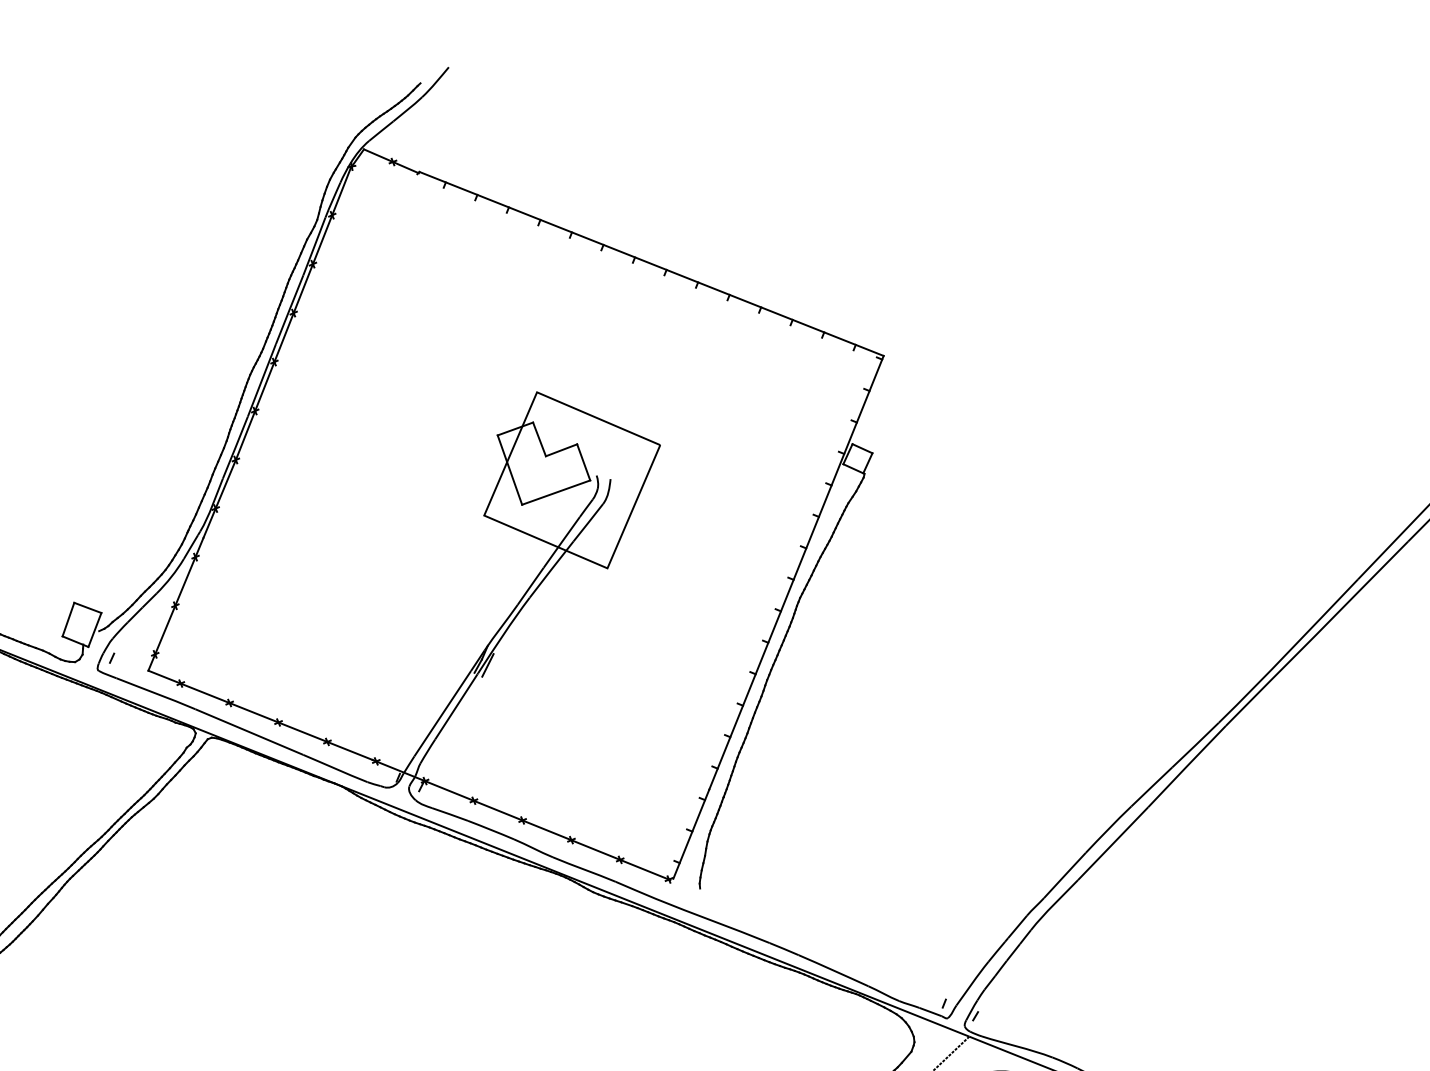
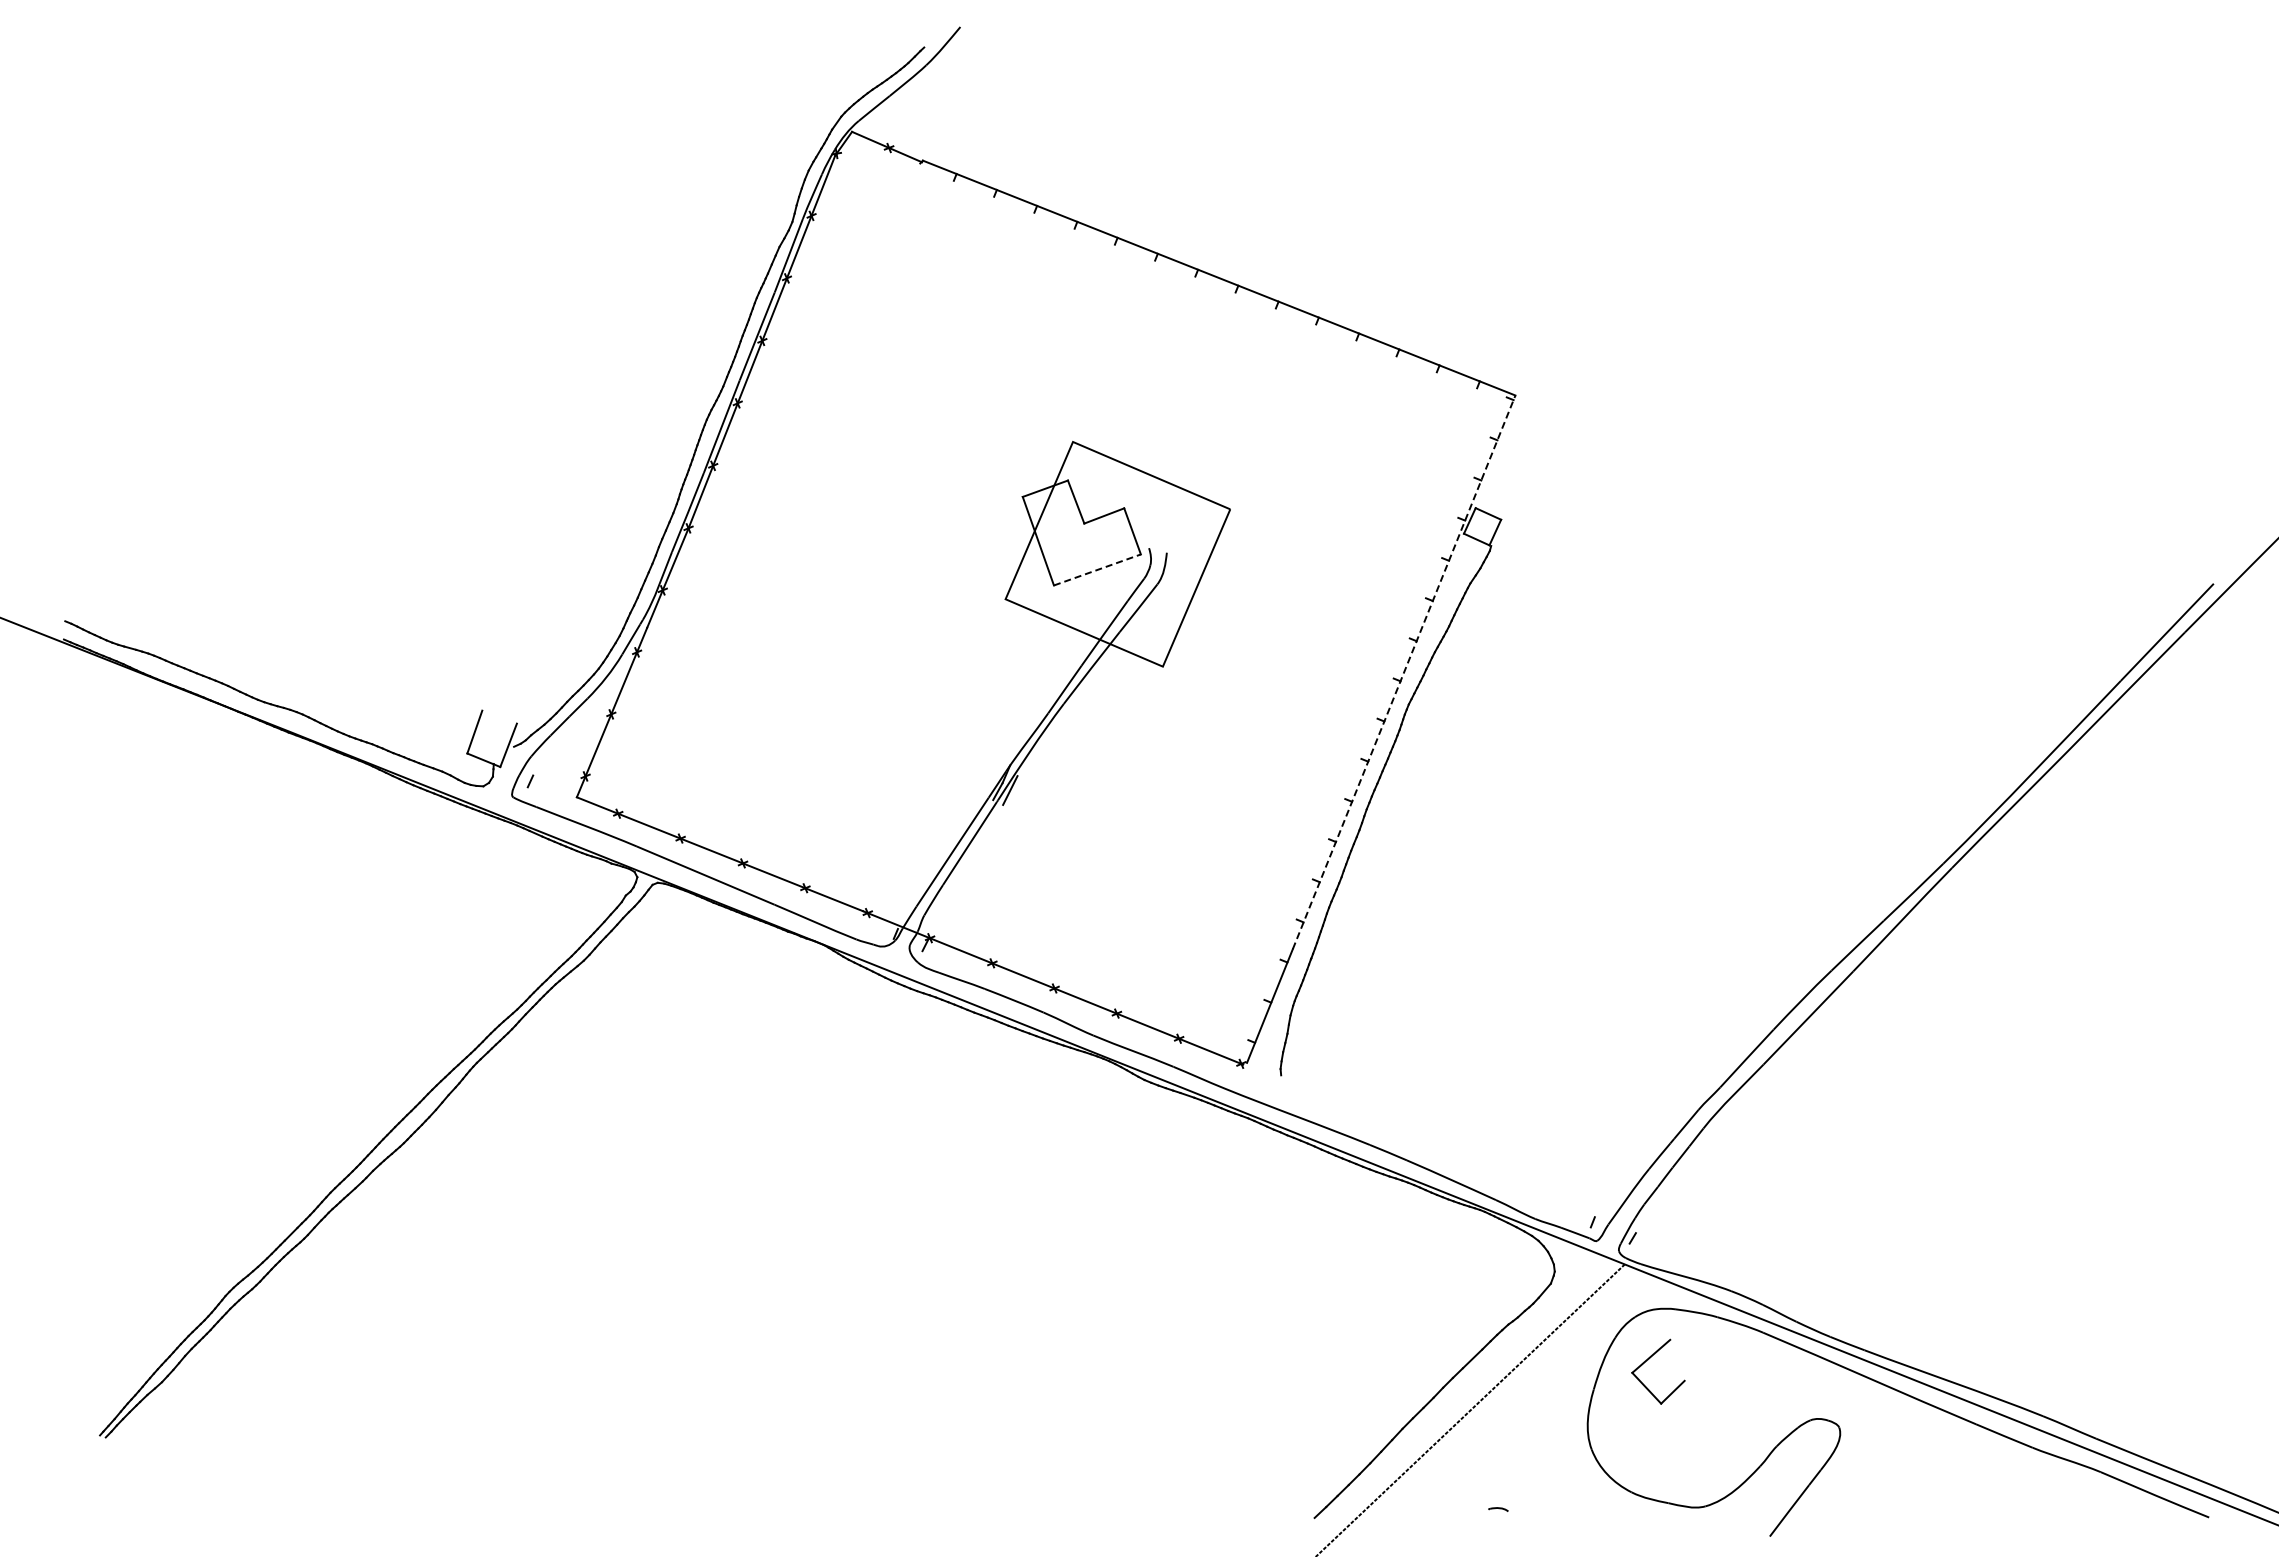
line: (556, 492) -> (1097, 569), solid -> dashed
line: (796, 572) -> (1404, 671), solid -> dashed
line: (87, 607) -> (499, 716), removed

